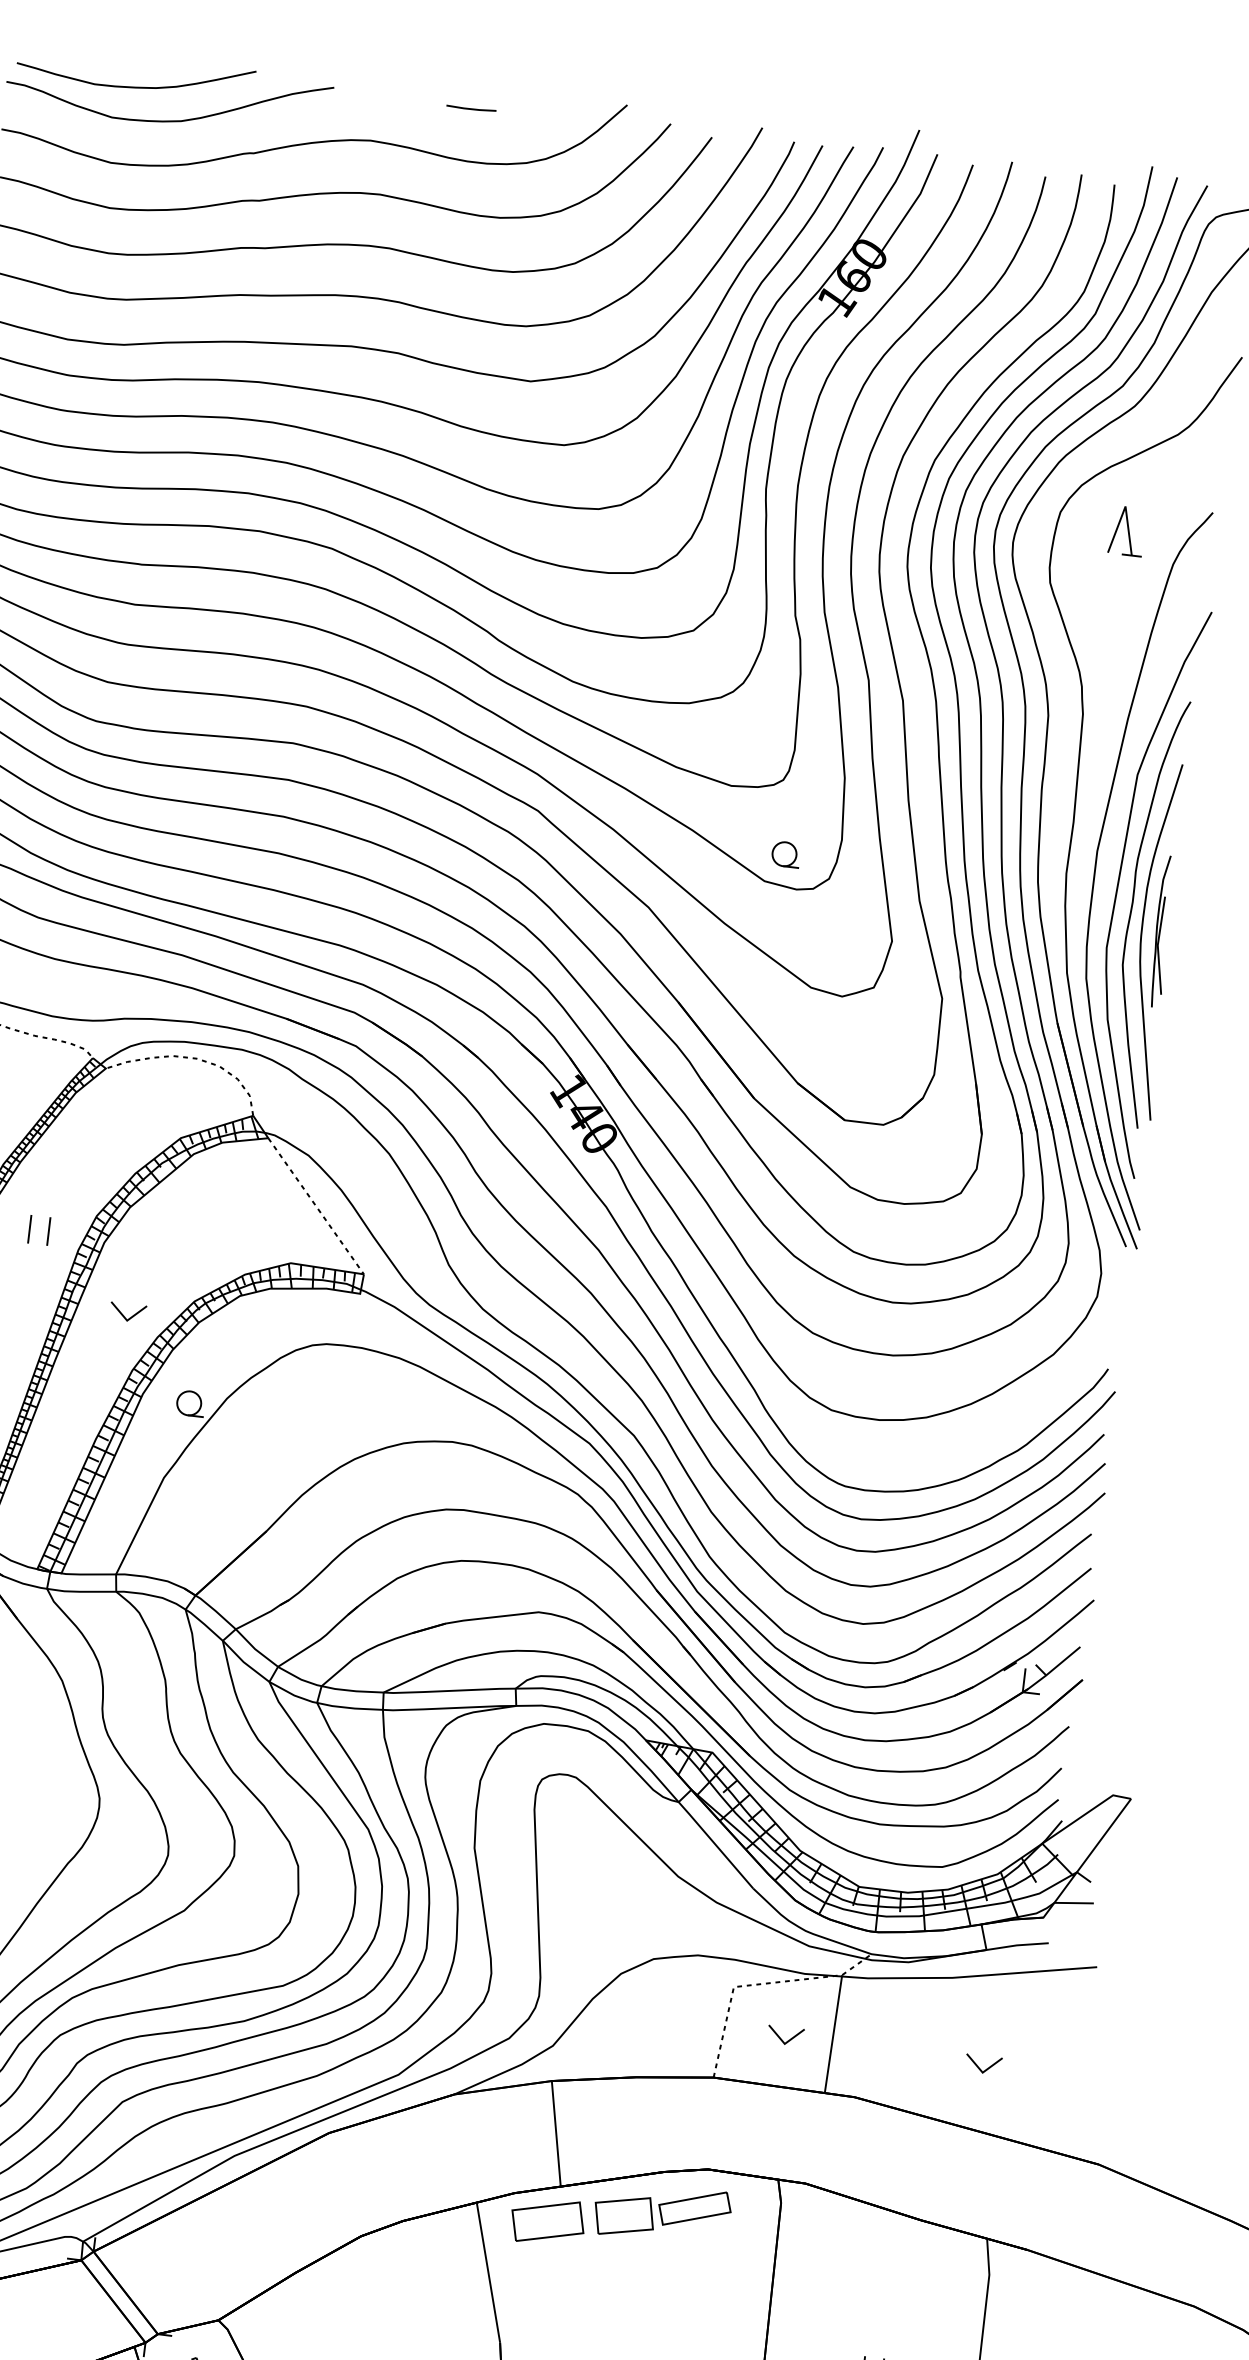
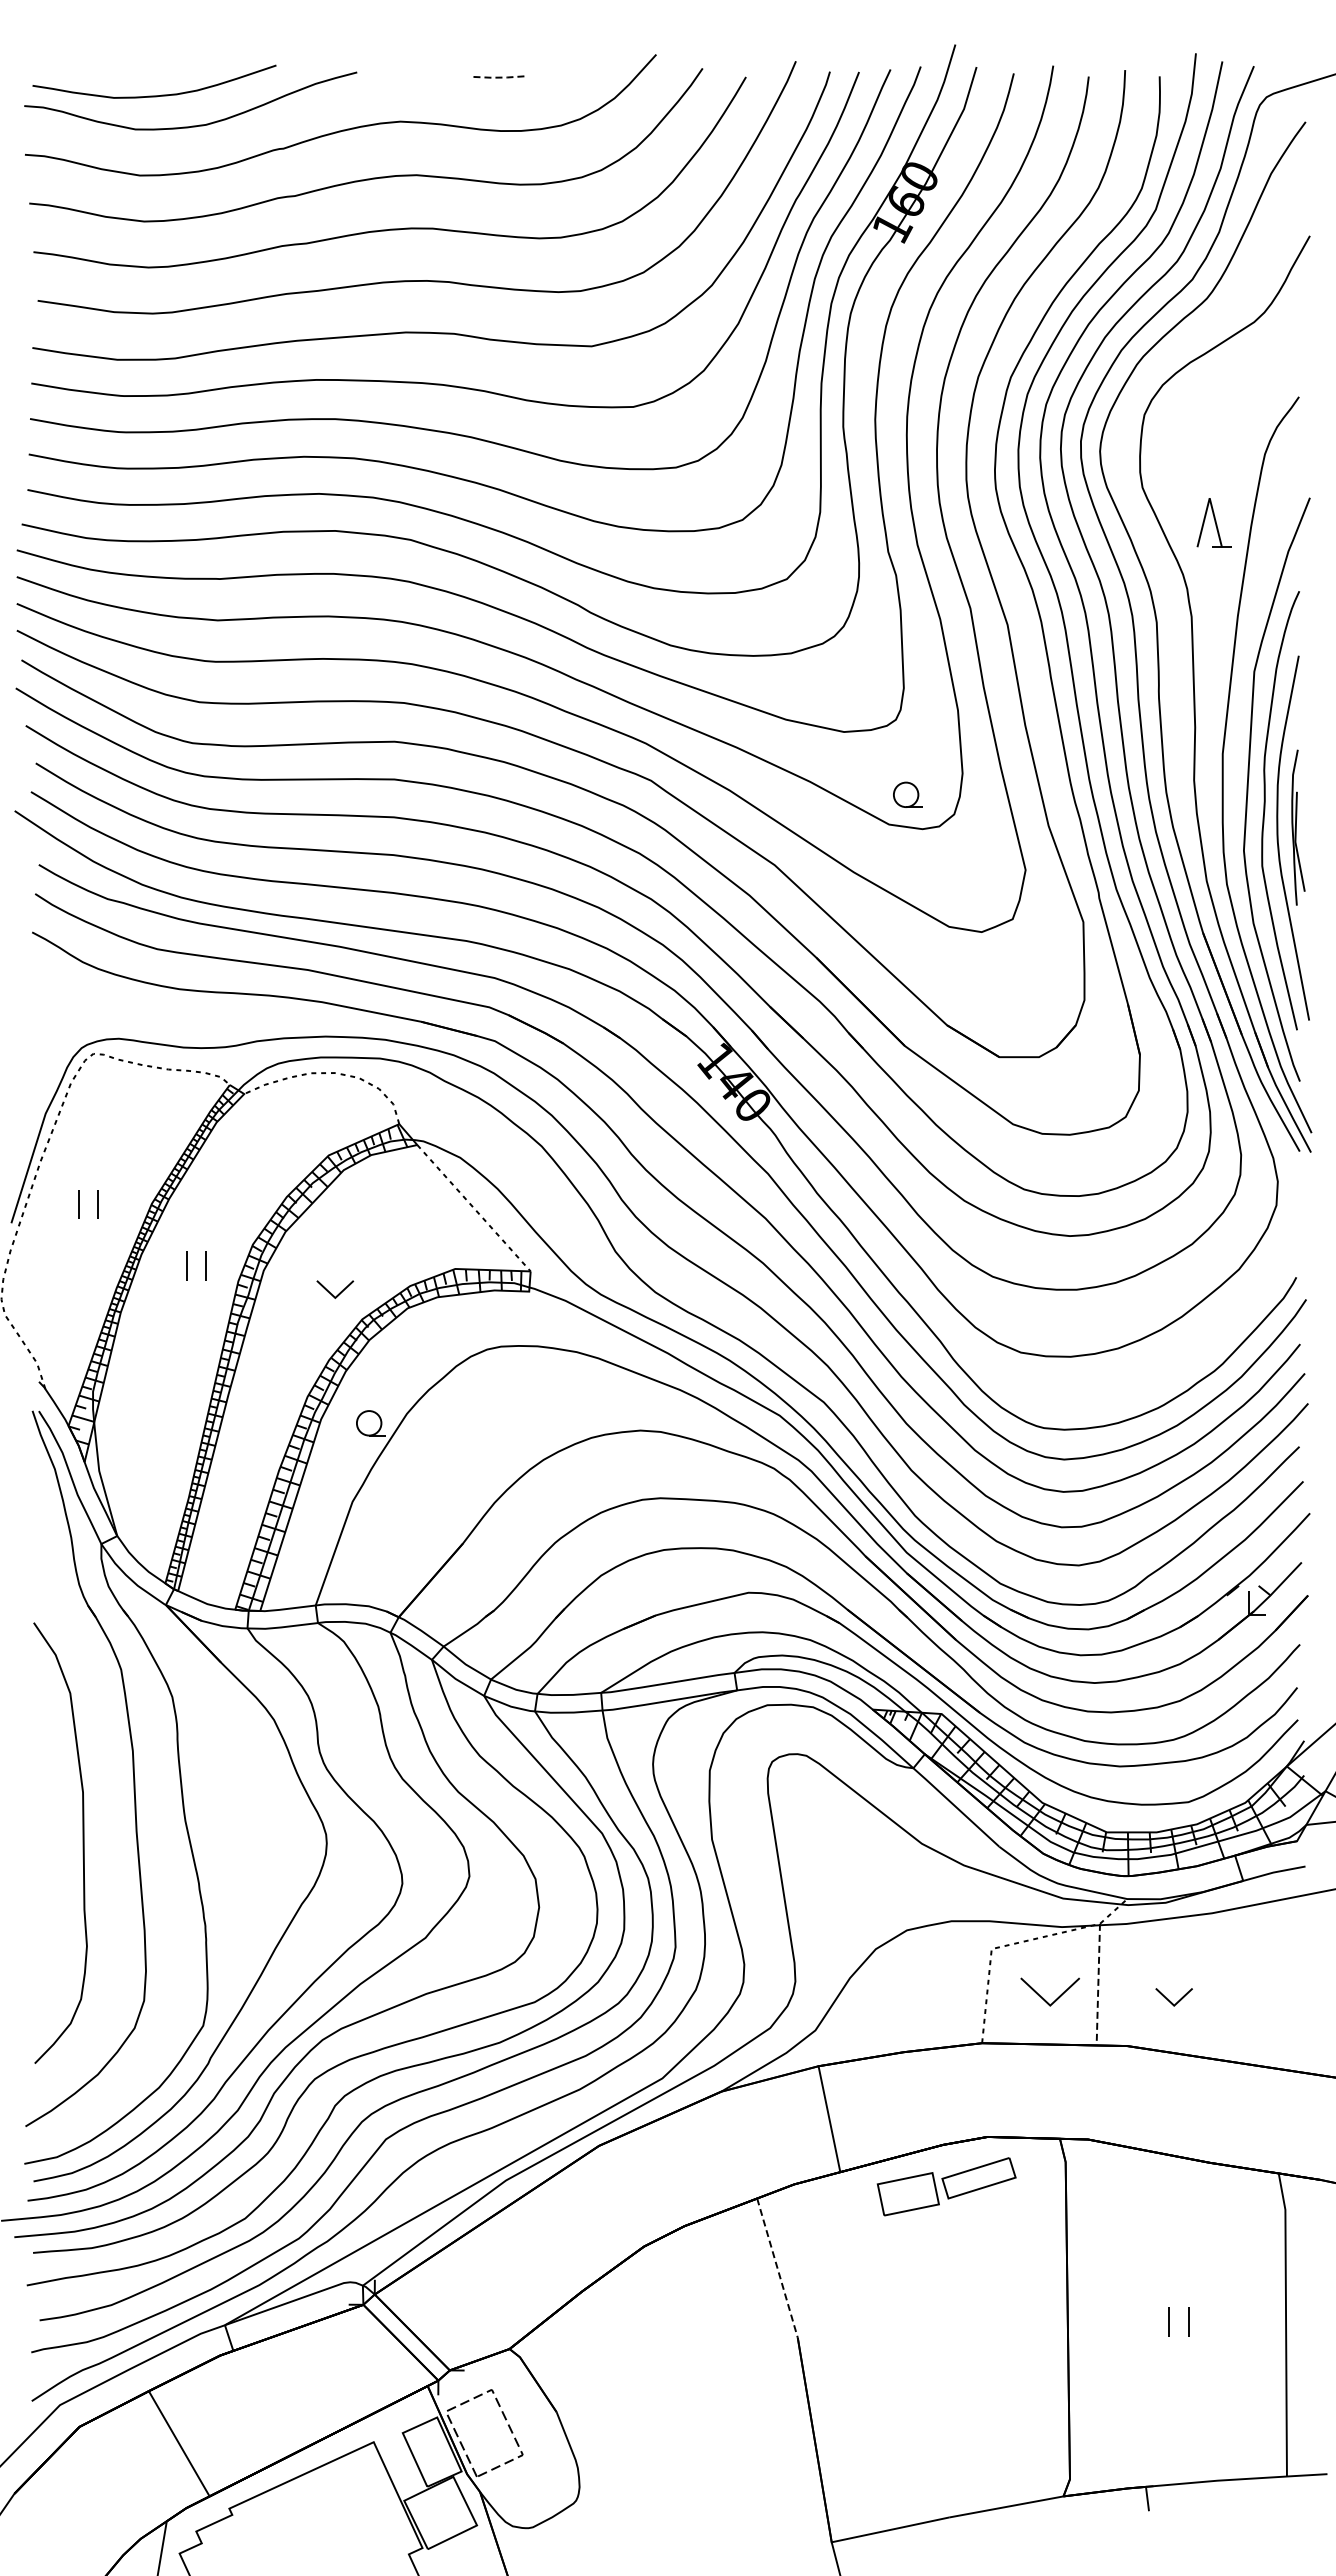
line: (471, 109) -> (498, 77), solid -> dashed
part: (1126, 530) -> (1213, 522), moved
part: (128, 1312) -> (335, 1289), moved
line: (833, 2033) -> (1098, 1983), solid -> dashed
part: (785, 2035) -> (1049, 1991), size x1.6
part: (982, 2064) -> (1173, 1997), moved
part: (547, 2221) -> (831, 2209), removed
line: (488, 2273) -> (777, 2268), solid -> dashed

